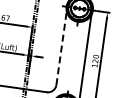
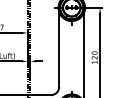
line: (61, 48) -> (59, 49), dashed -> solid

